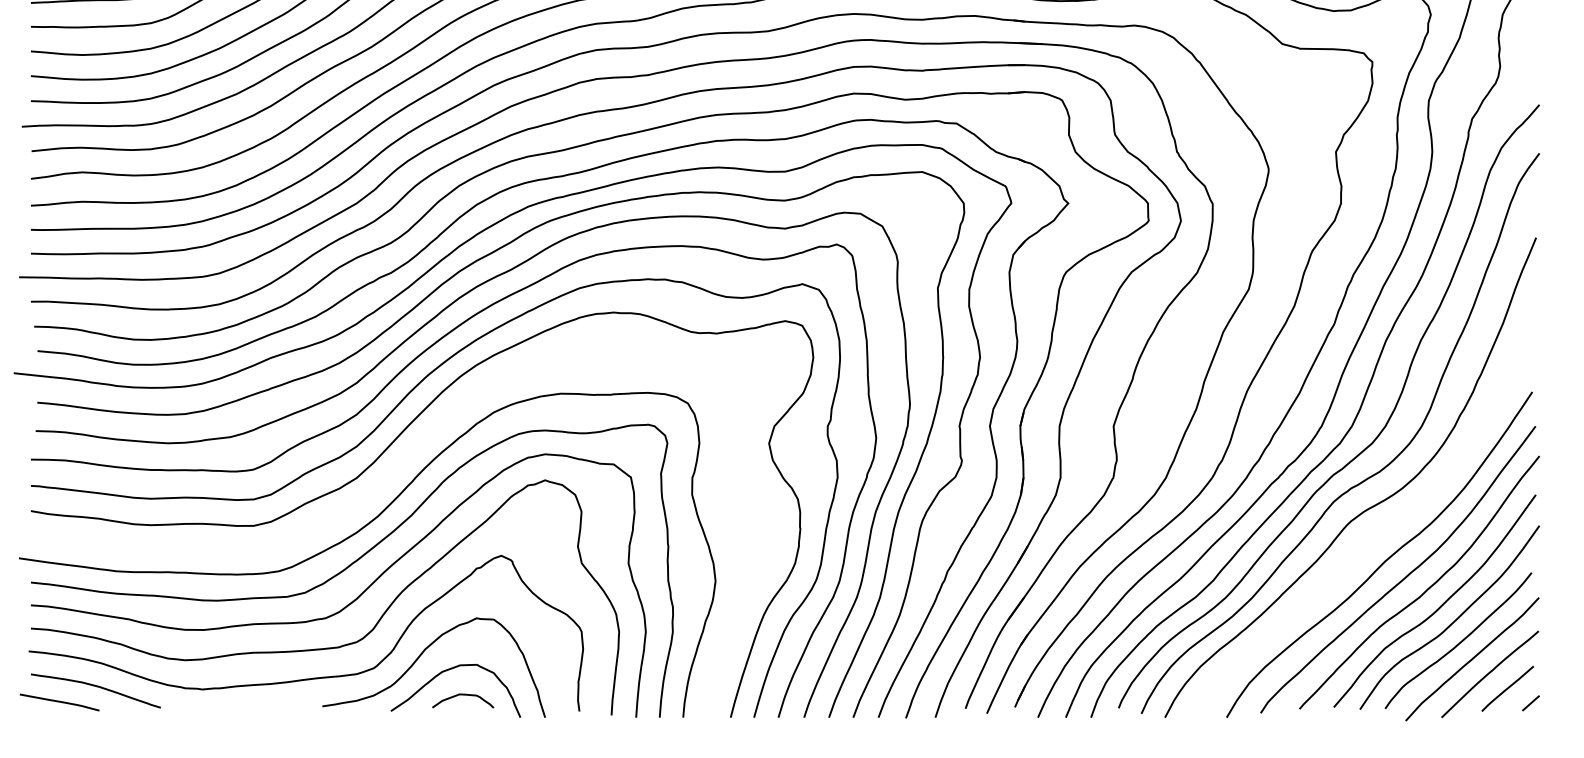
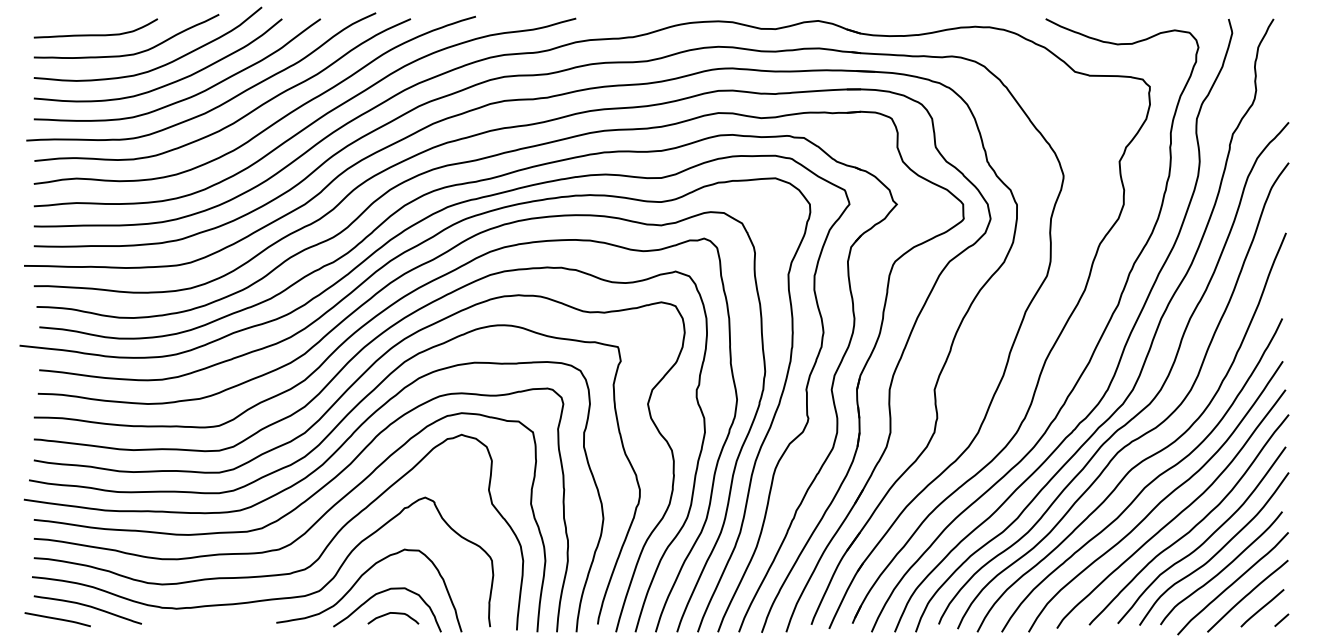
curve: (369, 498) -> (315, 449), added
curve: (1371, 537) -> (1149, 482), added

